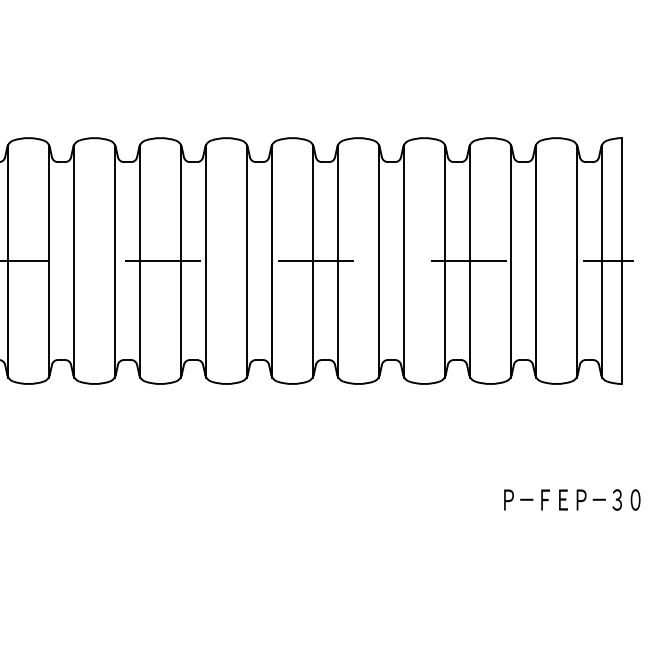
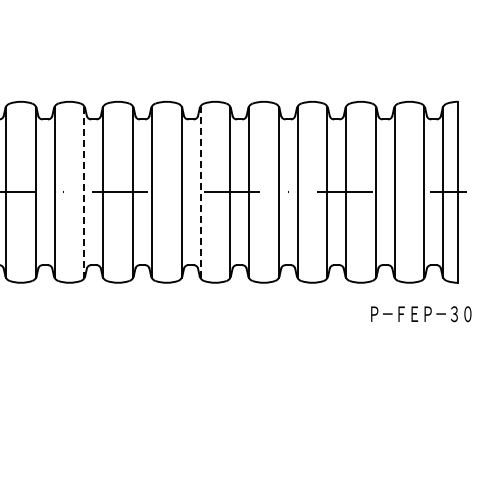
line: (114, 261) -> (84, 192), solid -> dashed
line: (272, 261) -> (200, 192), solid -> dashed
text: (572, 500) -> (421, 314), moved

